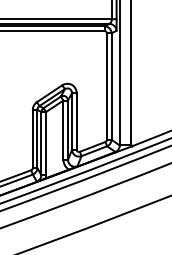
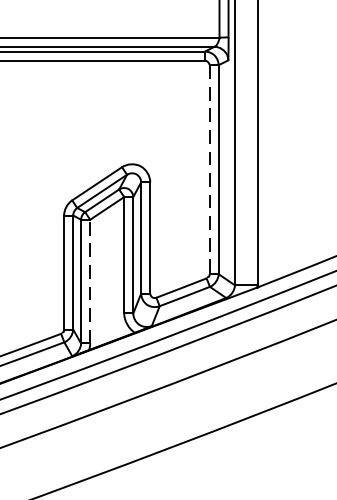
line: (106, 87) -> (208, 171), solid -> dashed
line: (46, 143) -> (91, 281), solid -> dashed

